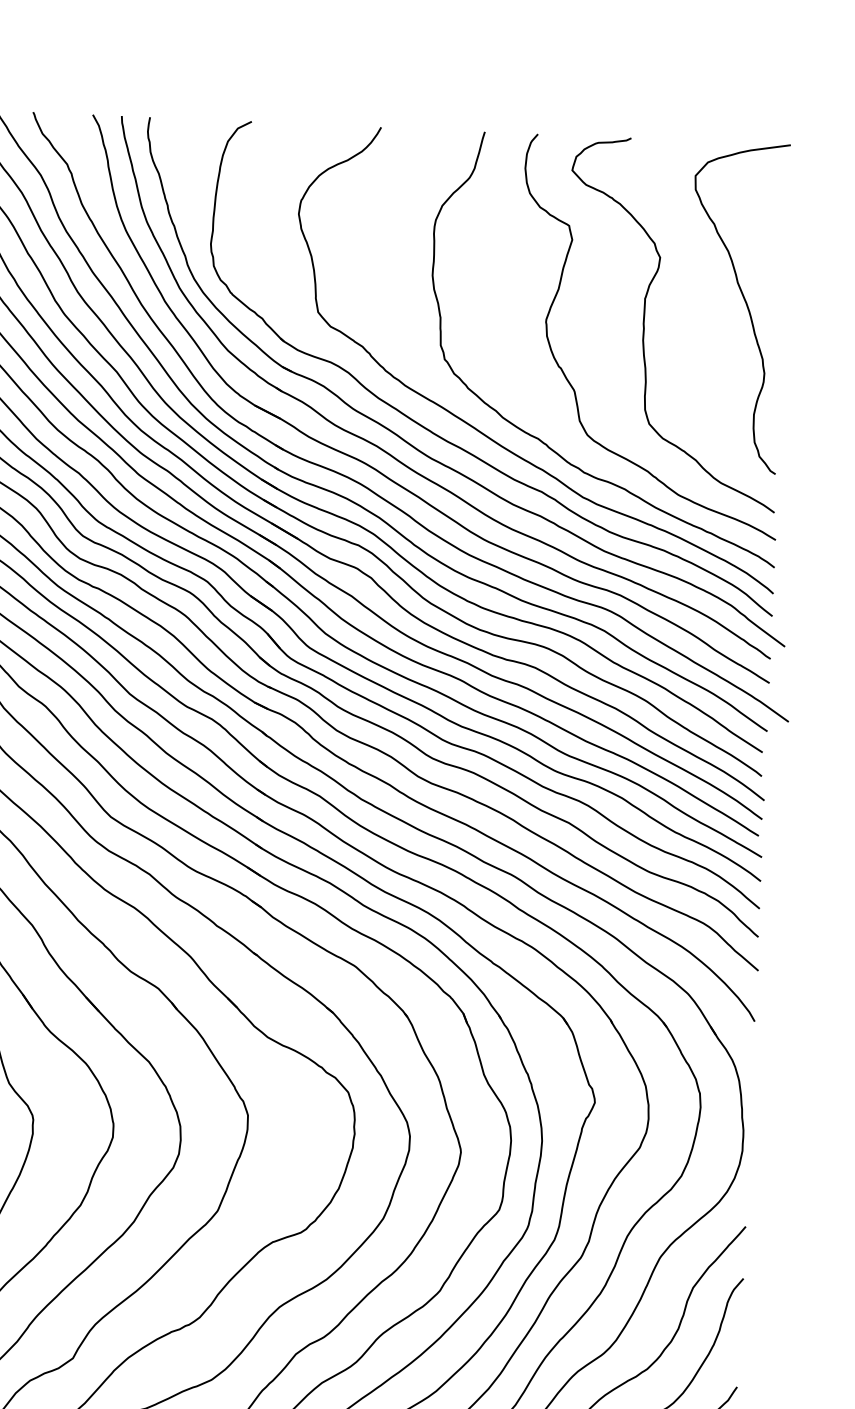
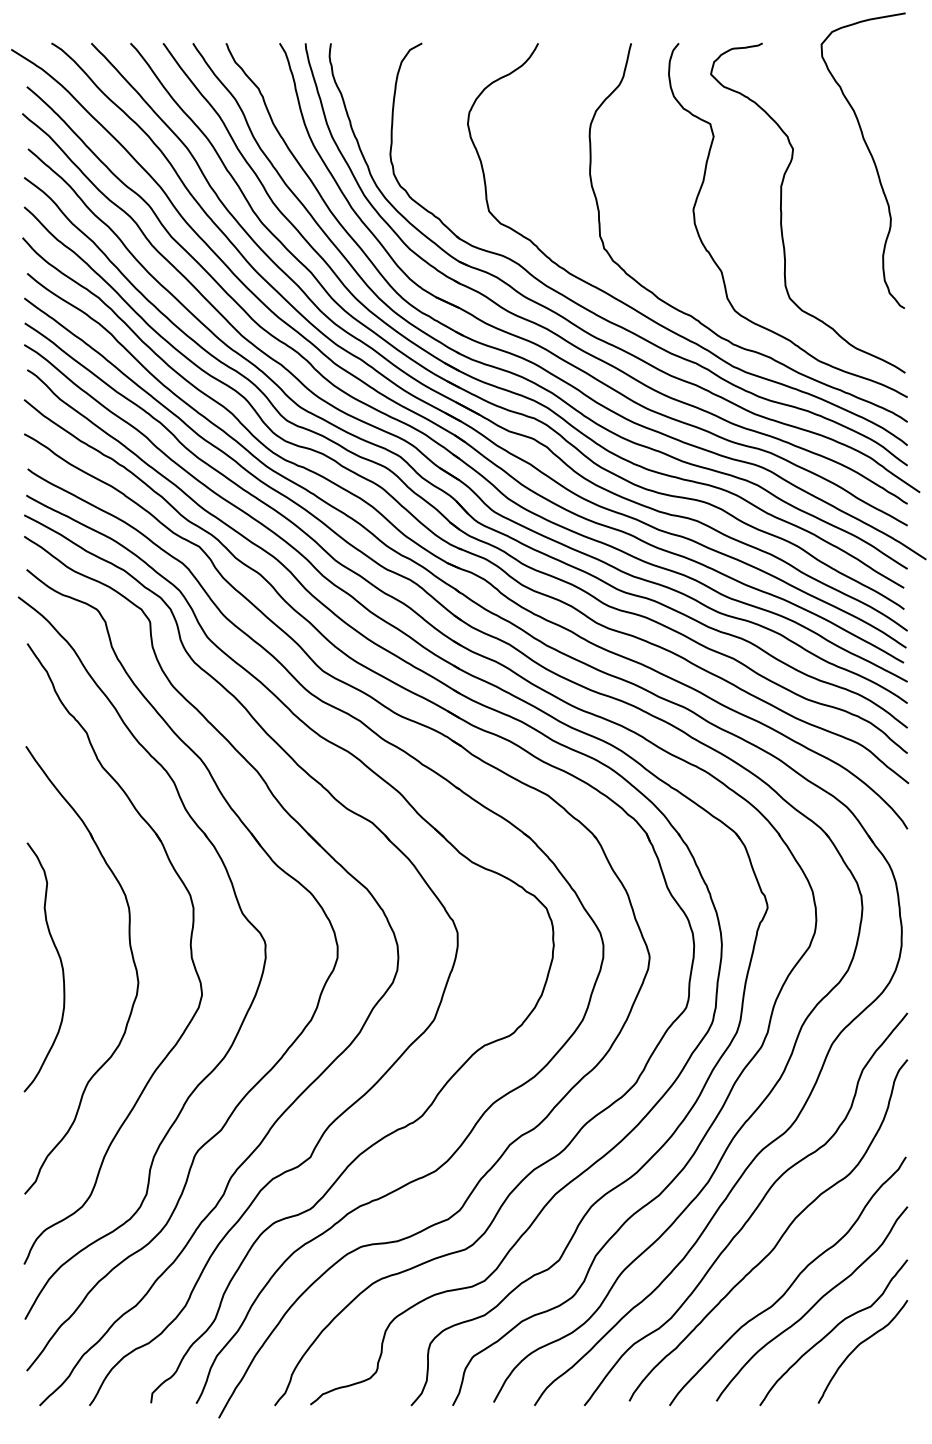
curve: (745, 305) -> (871, 158), moved

